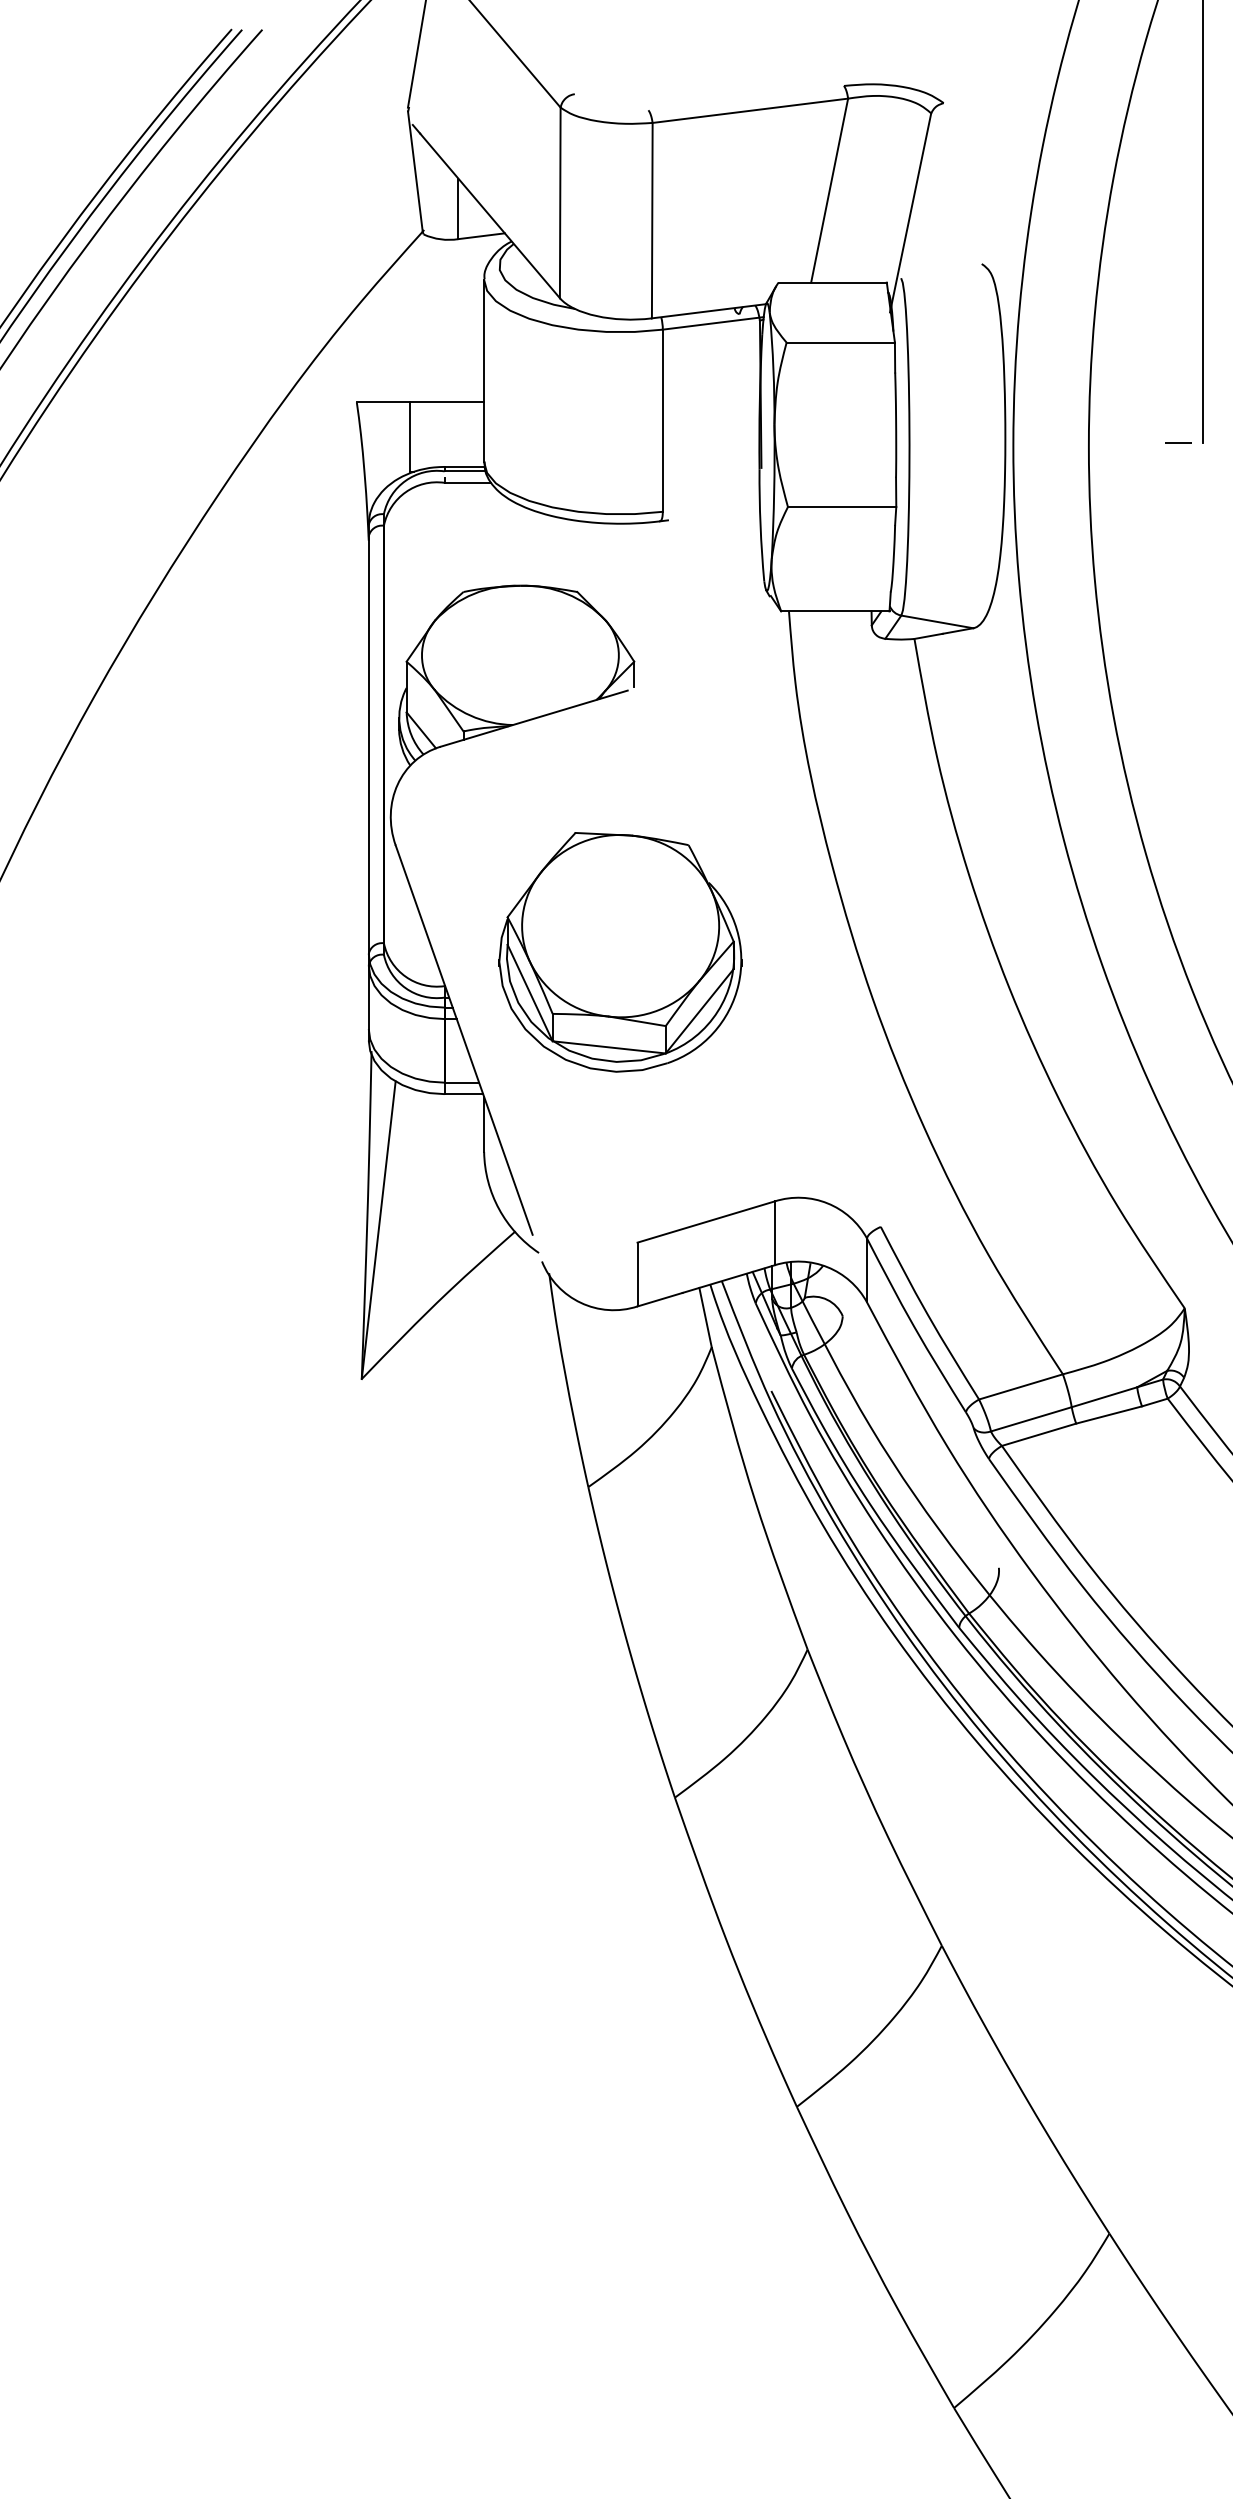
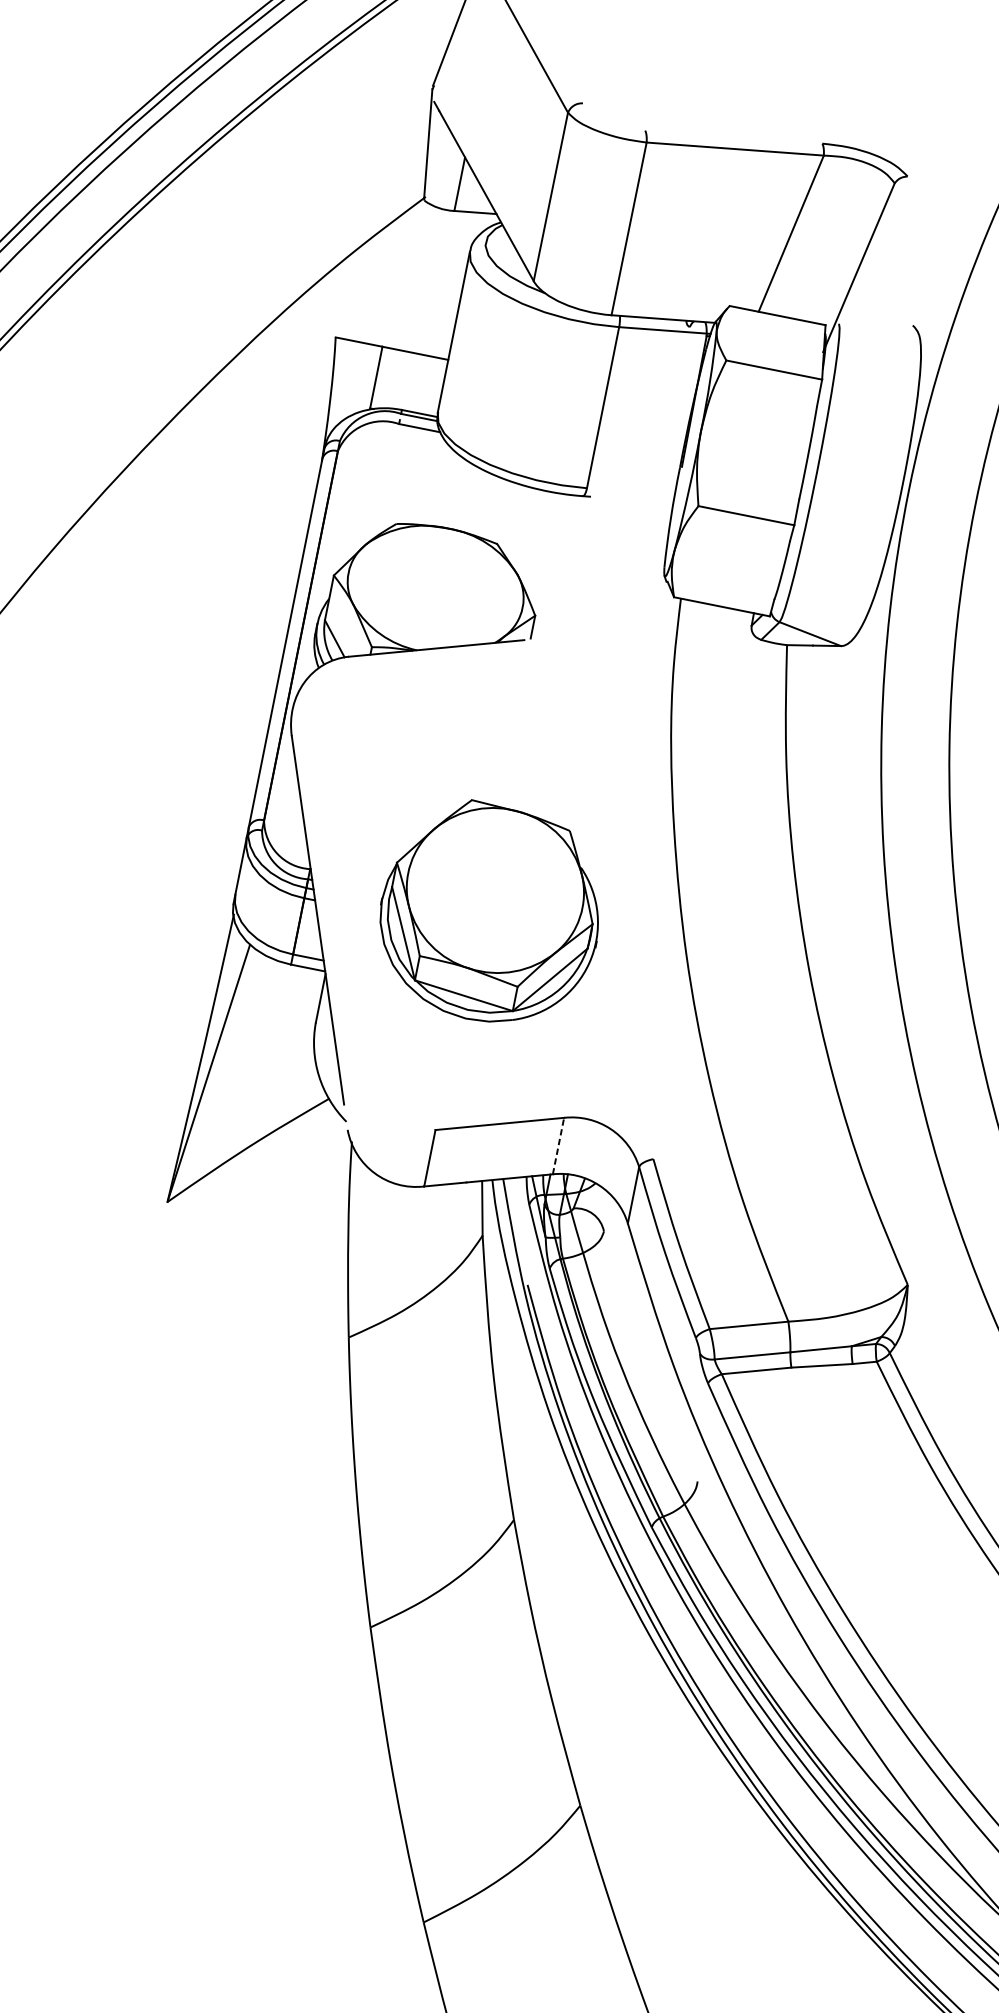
part: (620, 952) -> (490, 913), moved
line: (774, 1233) -> (558, 1146), solid -> dashed

